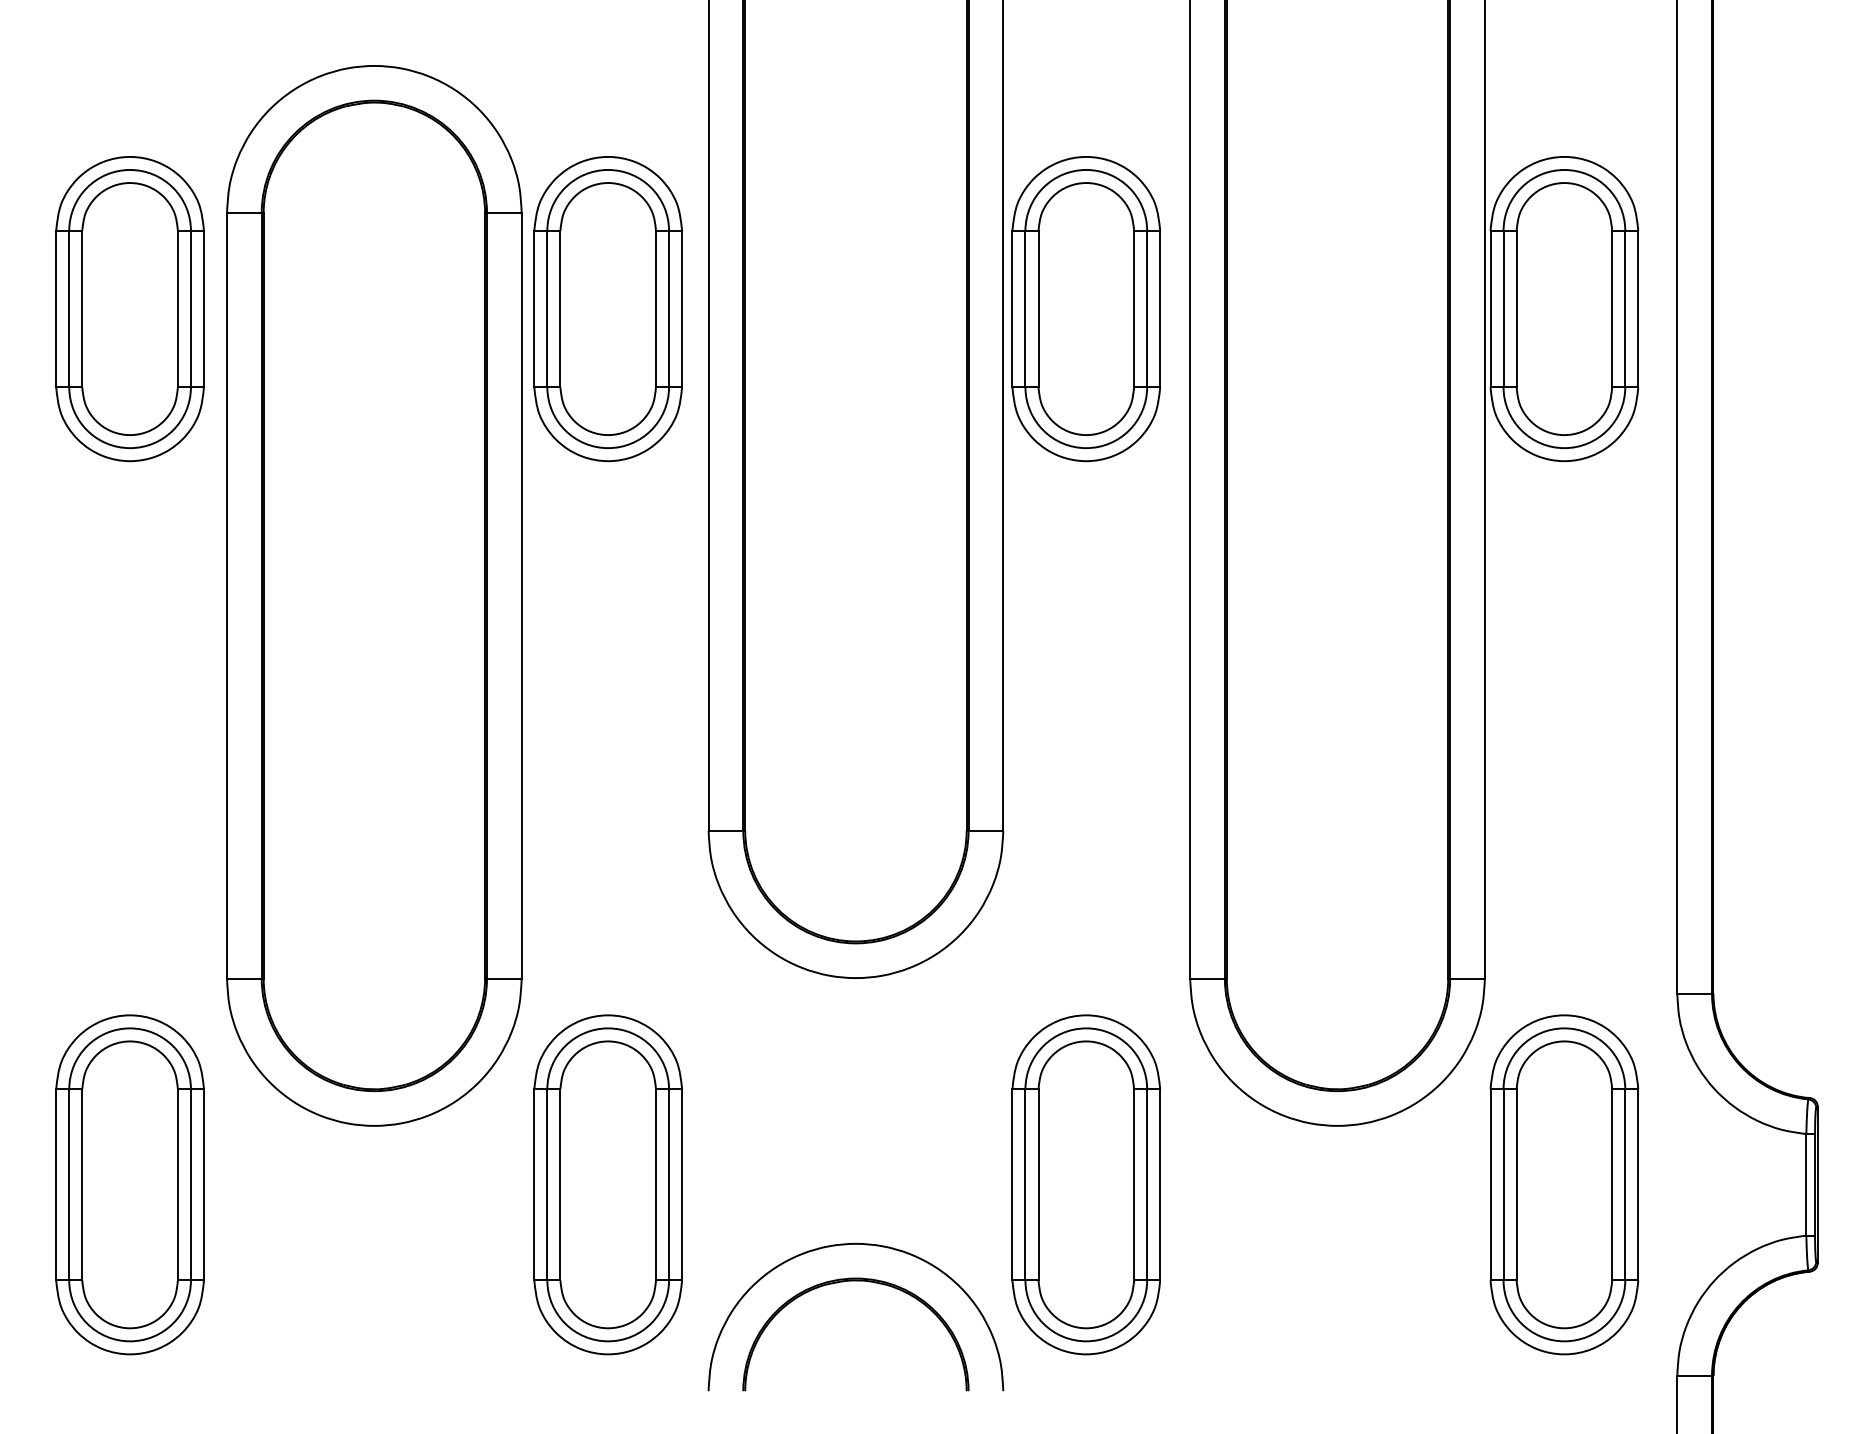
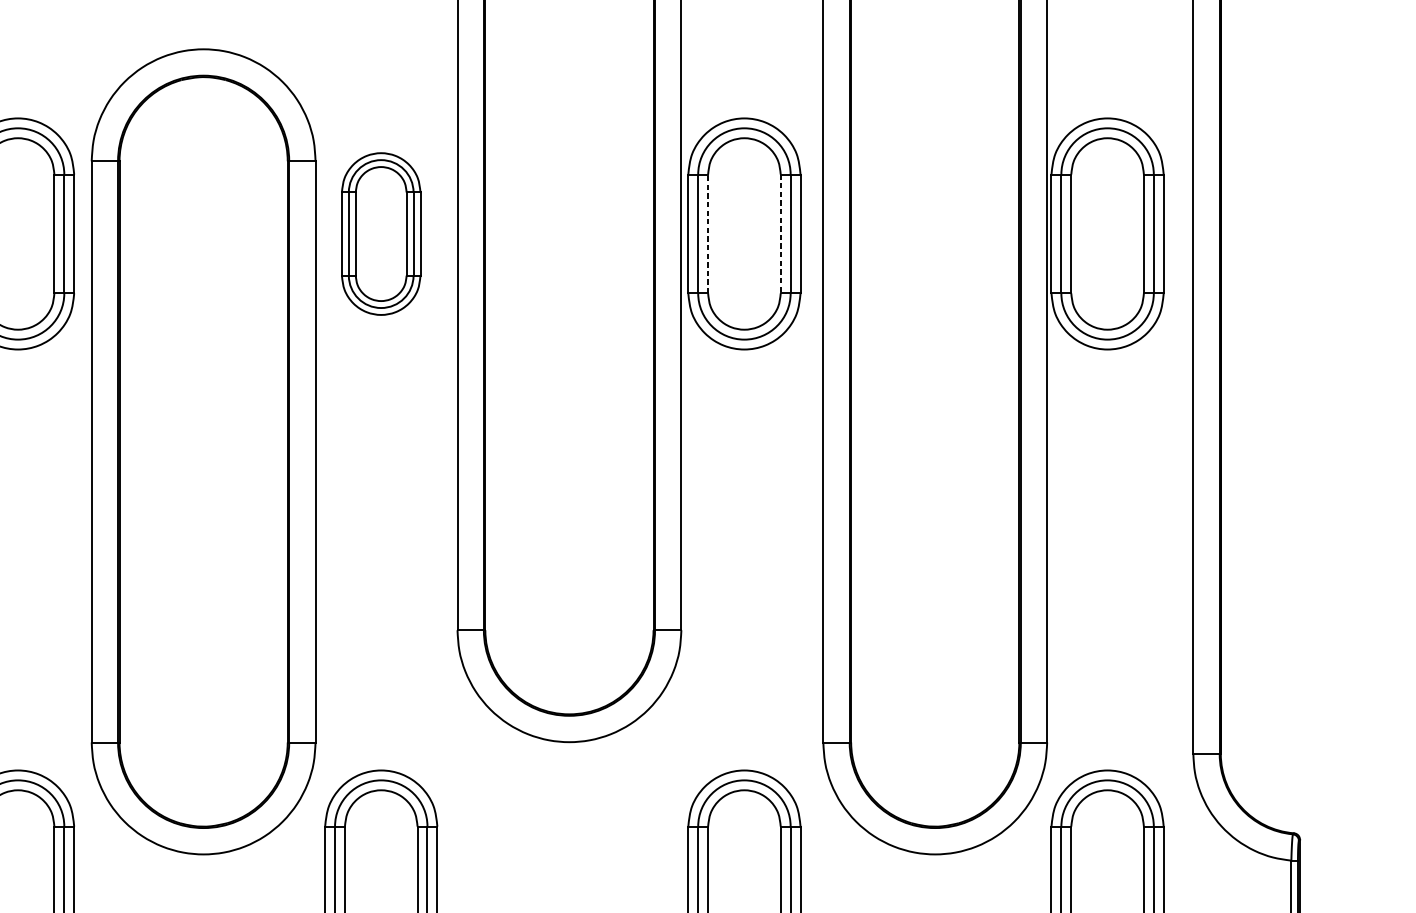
line: (1038, 308) -> (708, 233), solid -> dashed
part: (607, 309) -> (380, 234), size x0.7
line: (1134, 309) -> (781, 234), solid -> dashed

